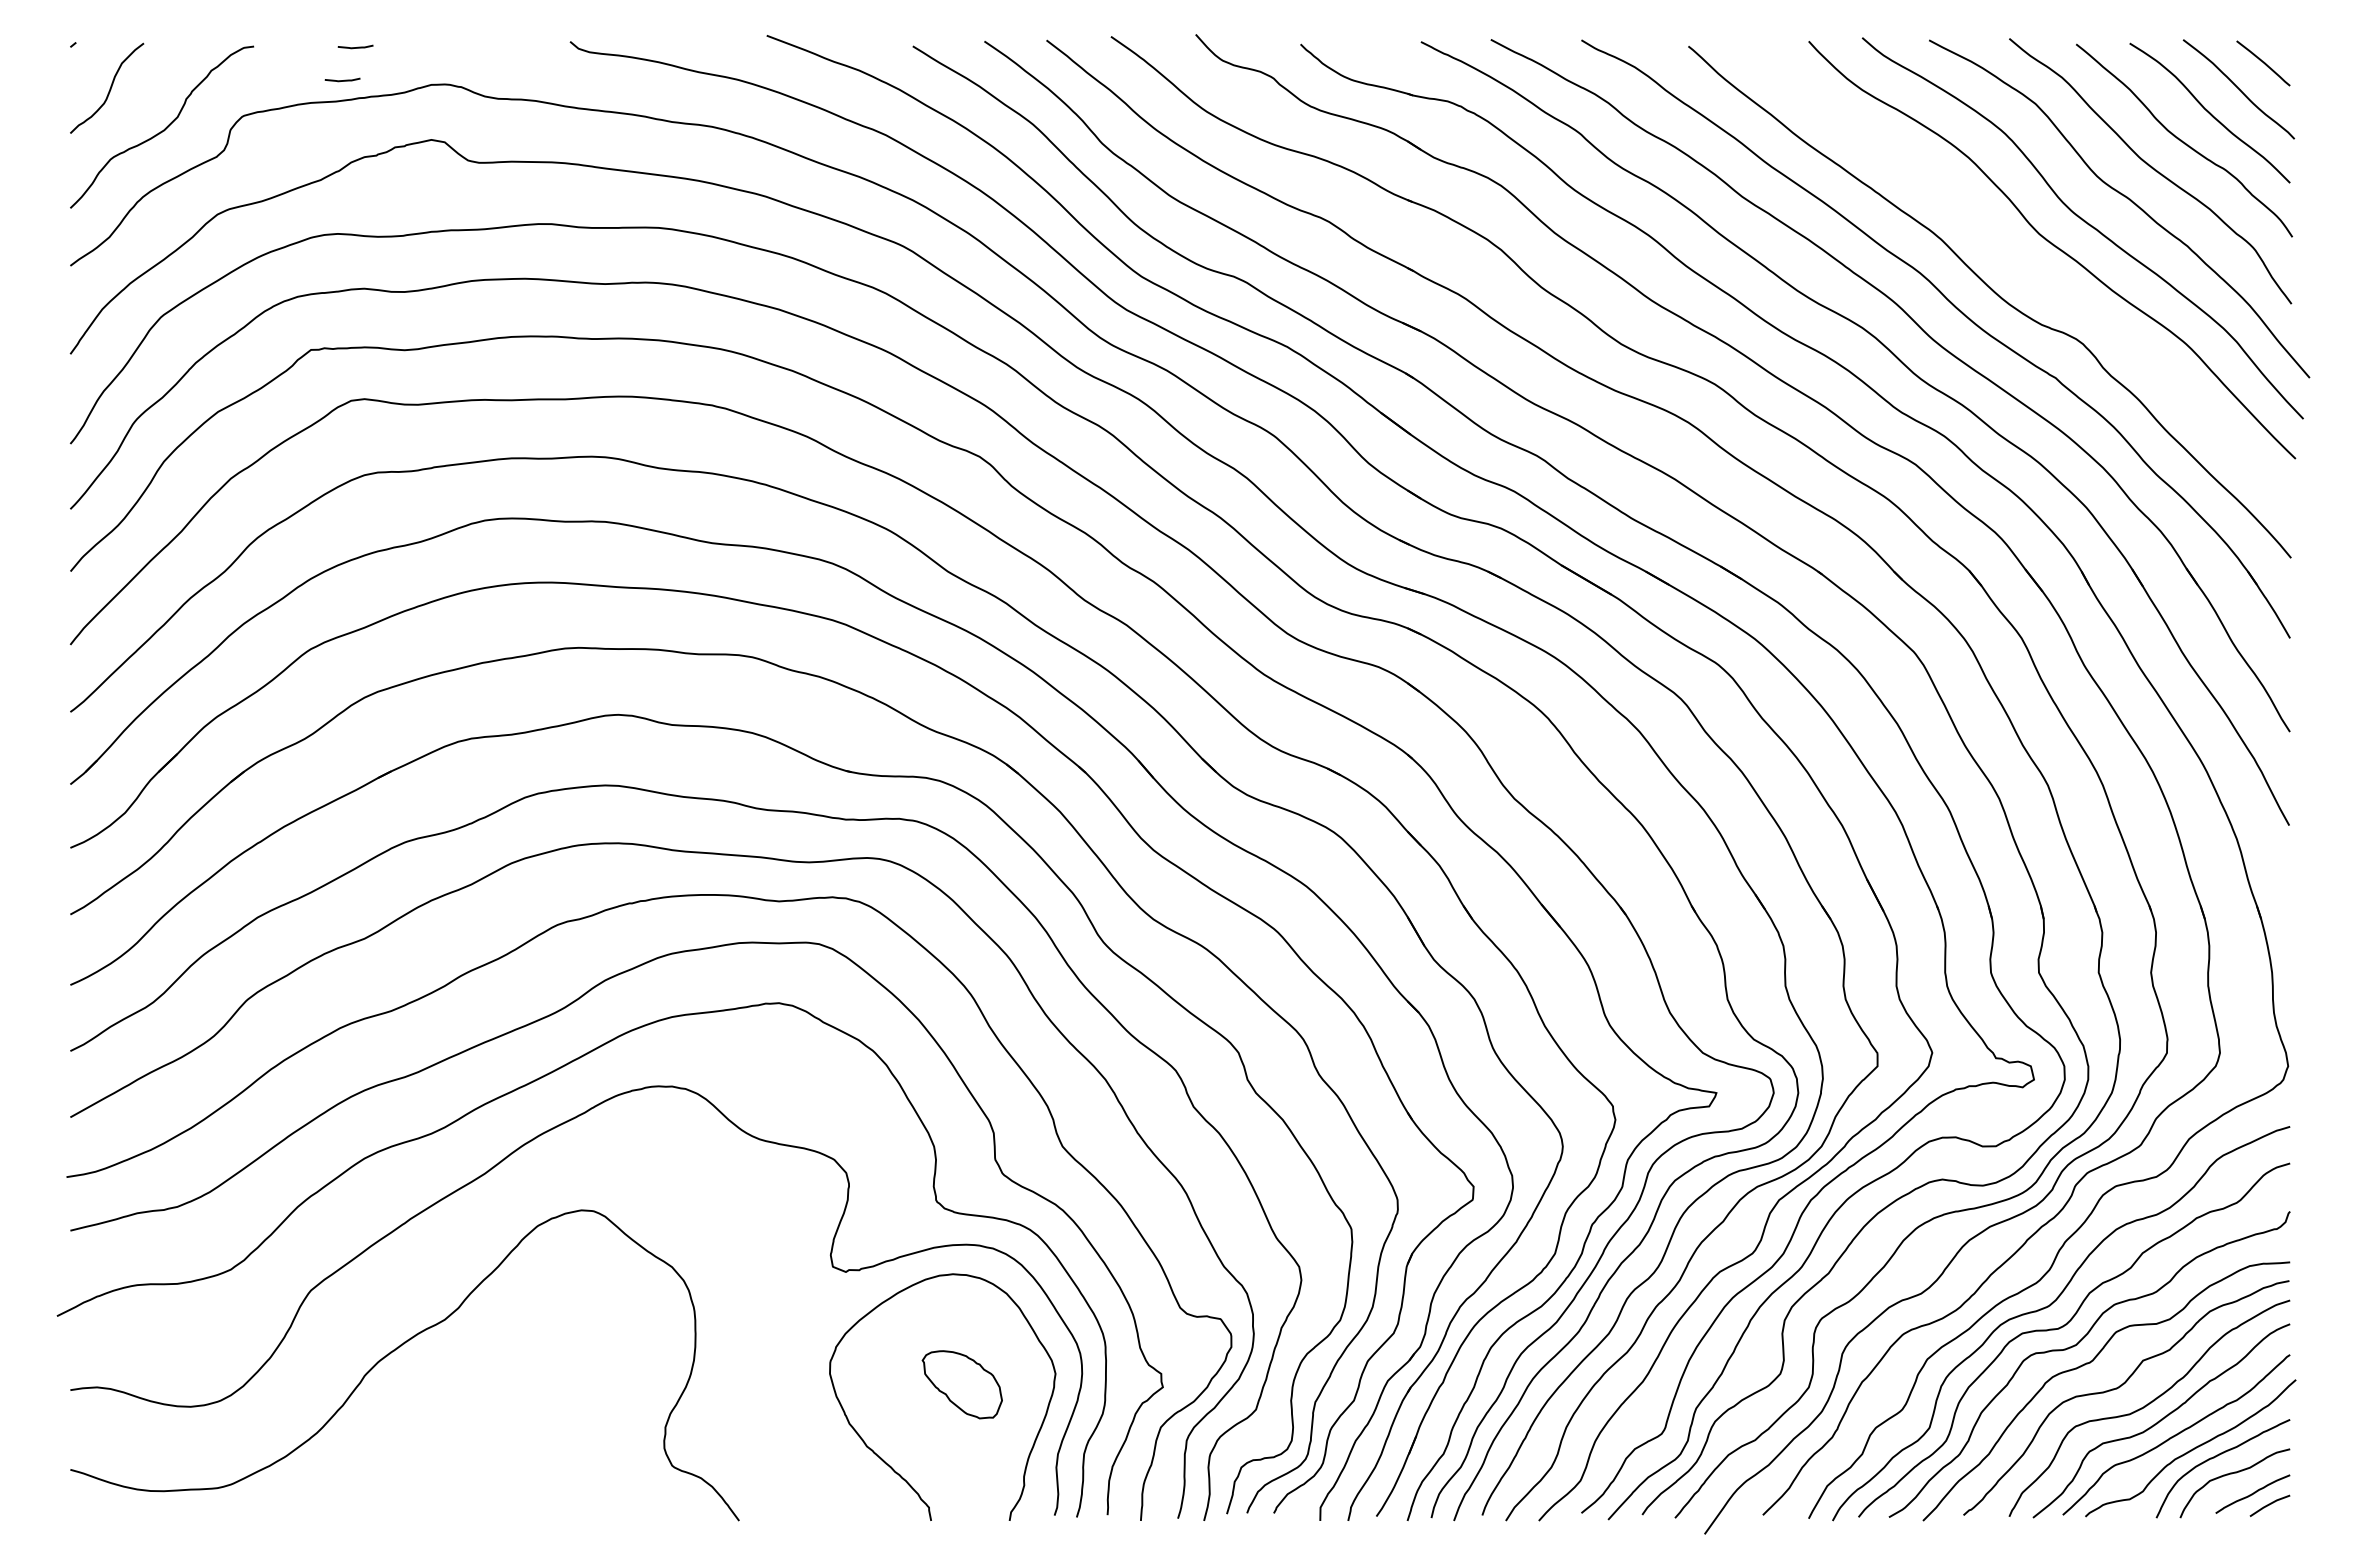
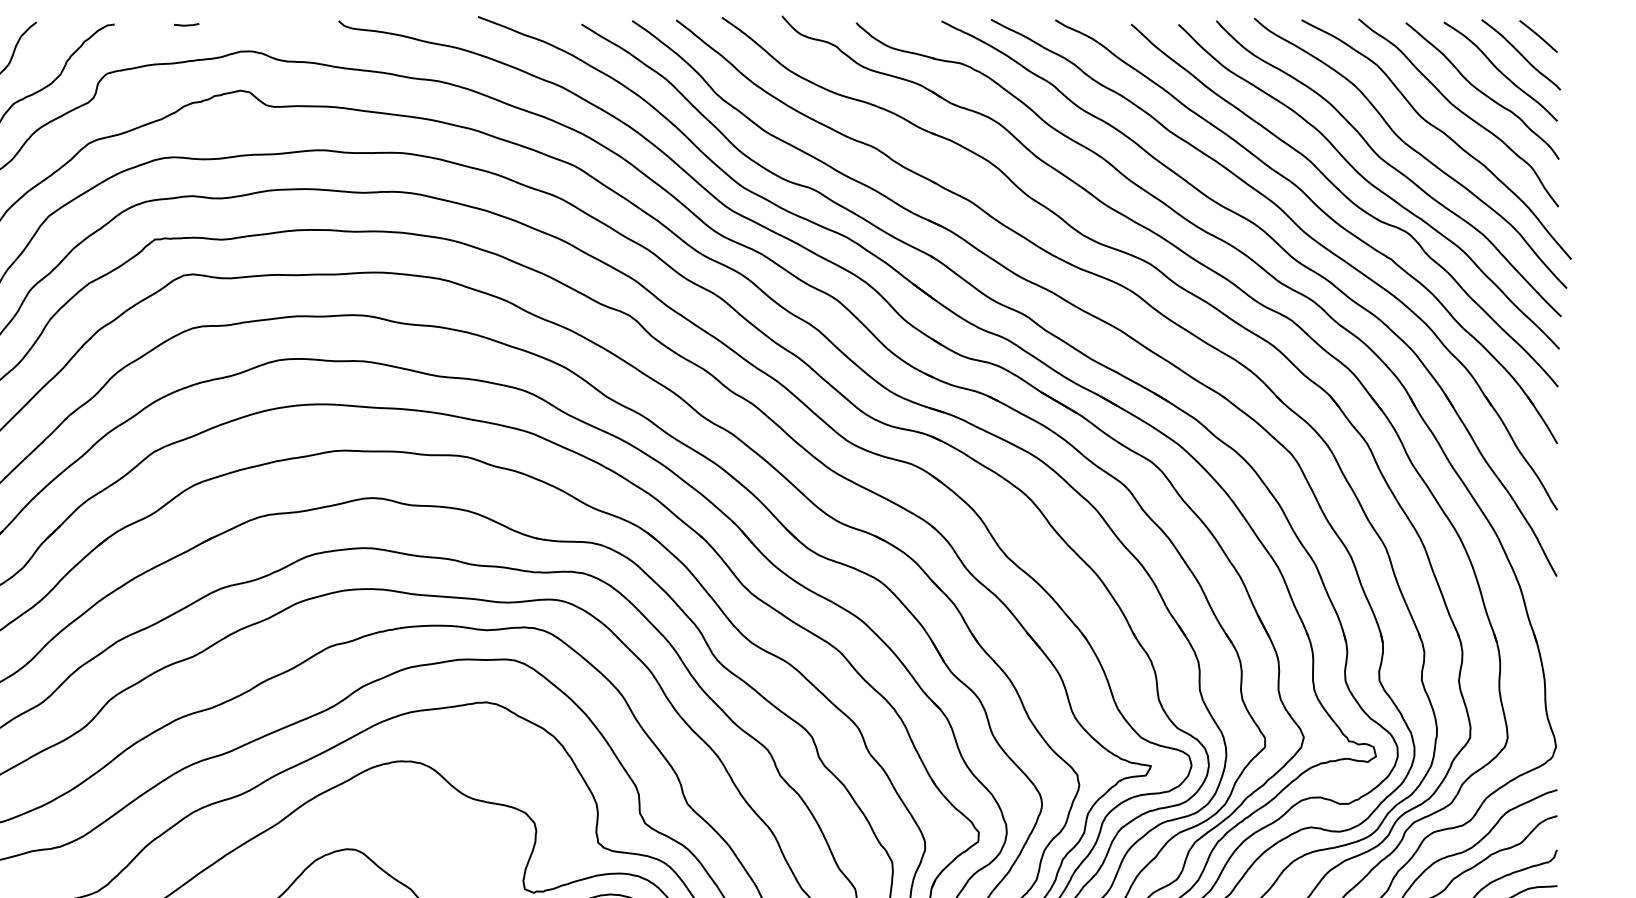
curve: (342, 80) -> (177, 48), removed
curve: (2026, 272) -> (1370, 184), added

